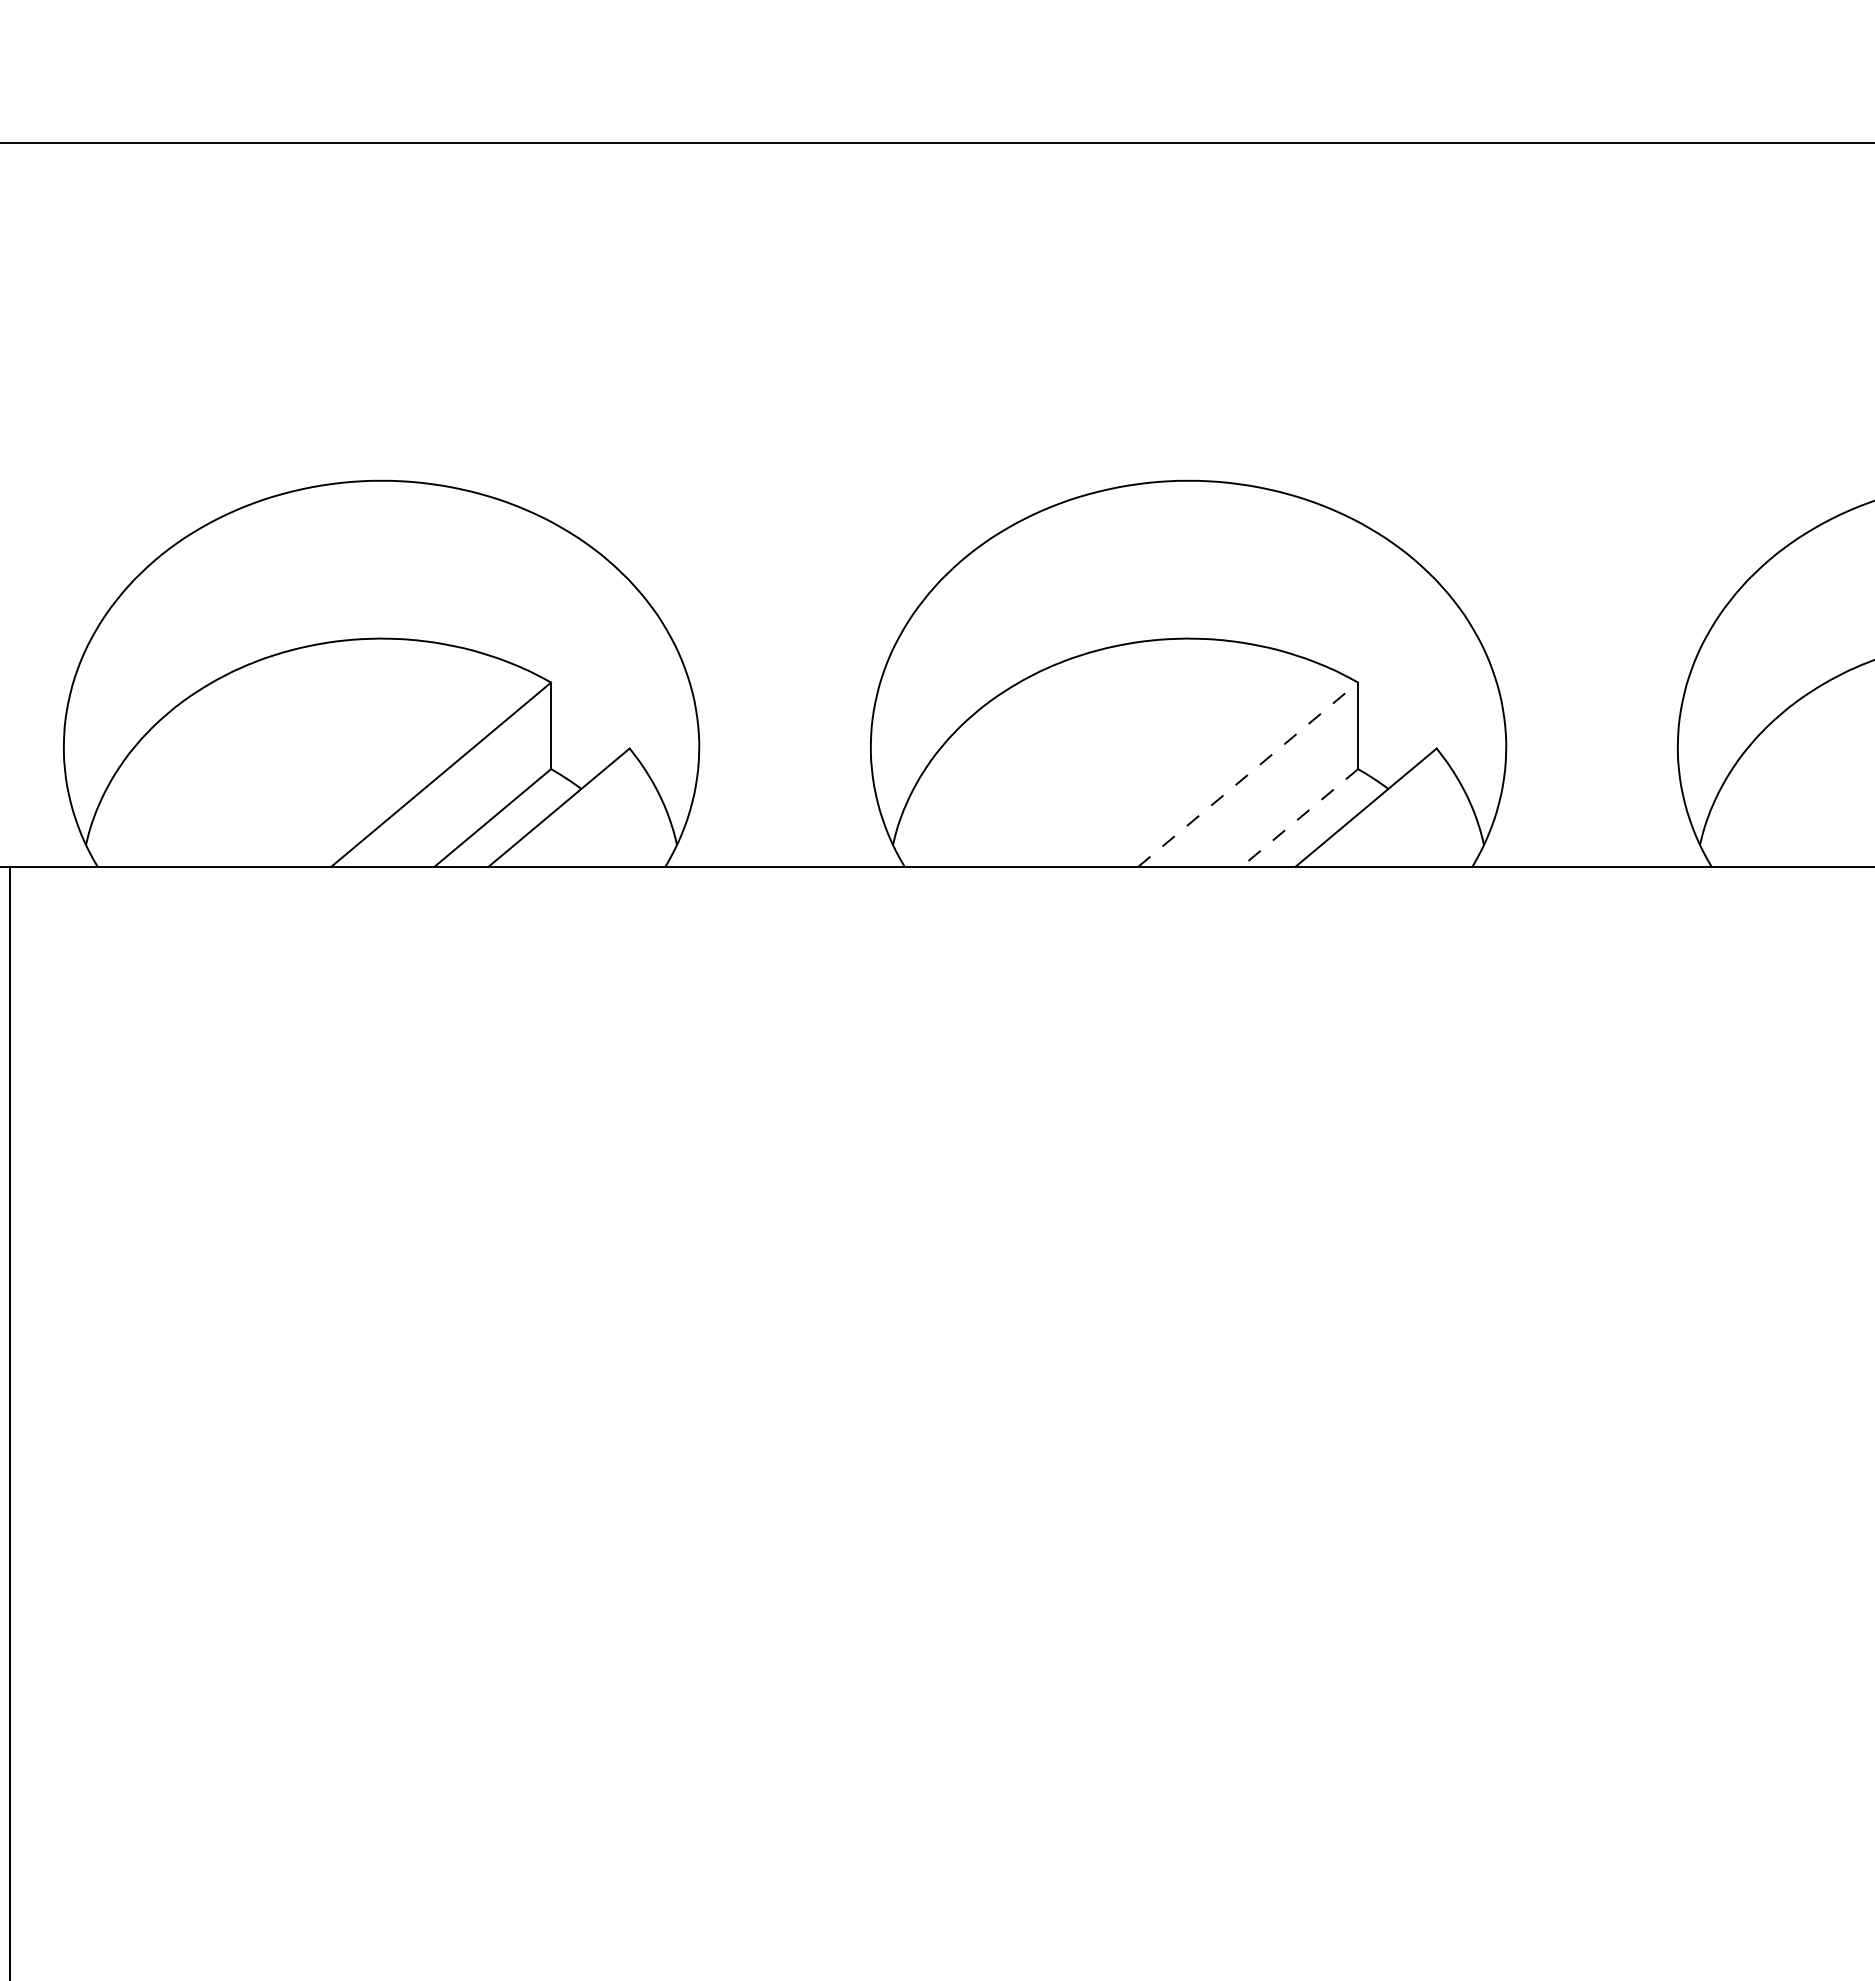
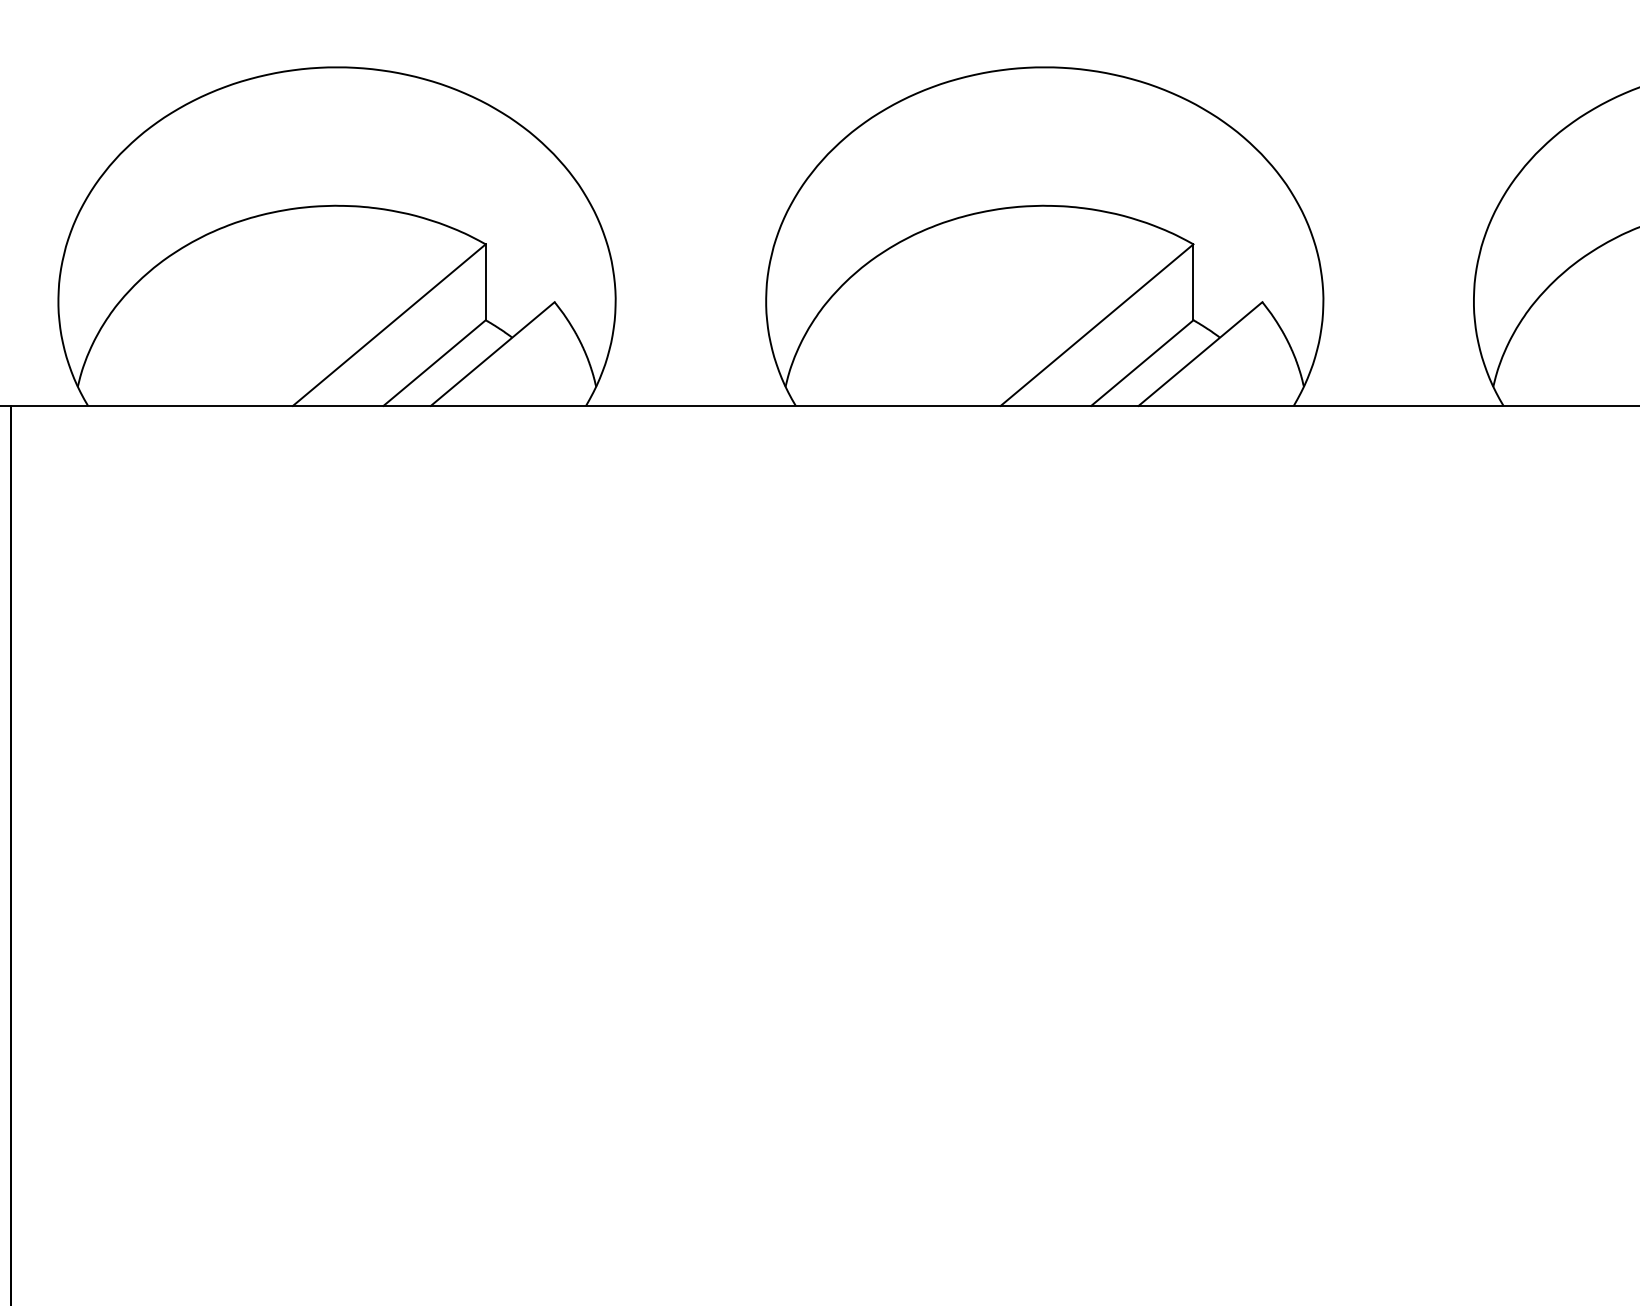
line: (1248, 774) -> (1097, 324), dashed -> solid
line: (1299, 818) -> (1142, 363), dashed -> solid

